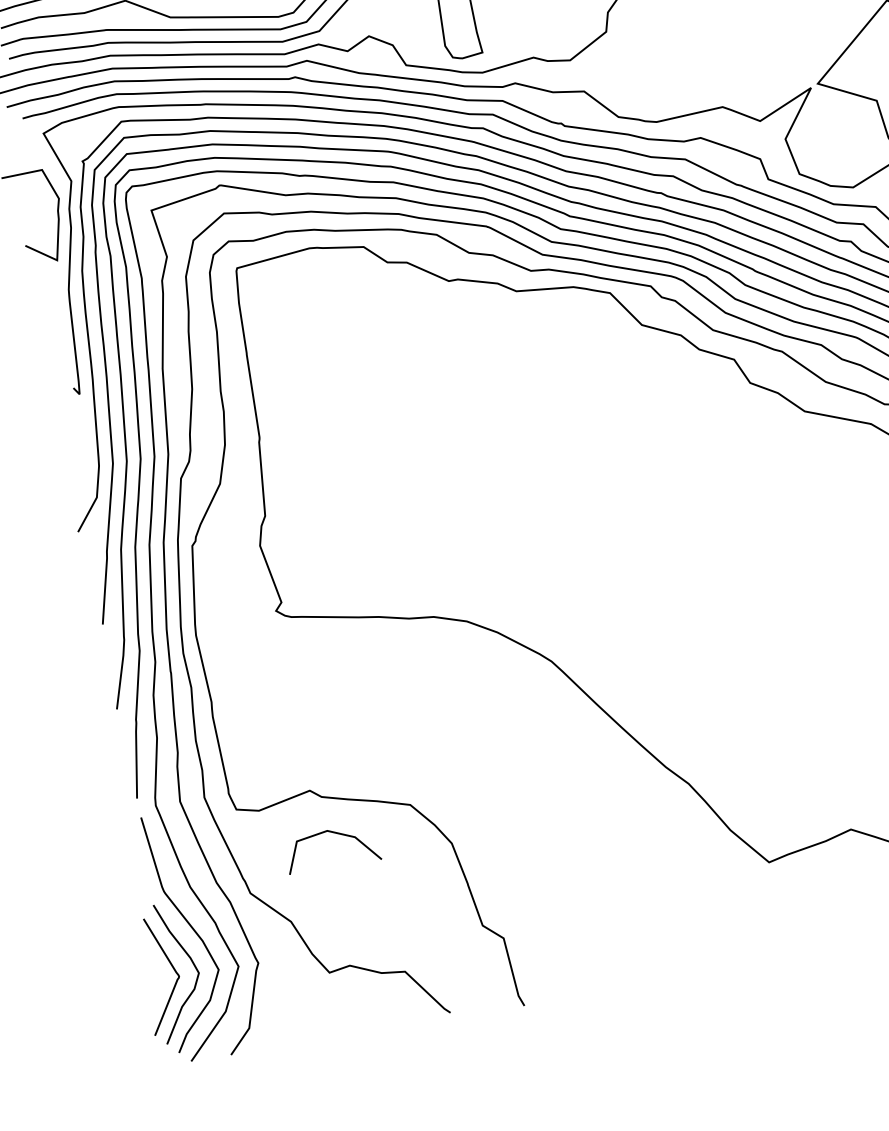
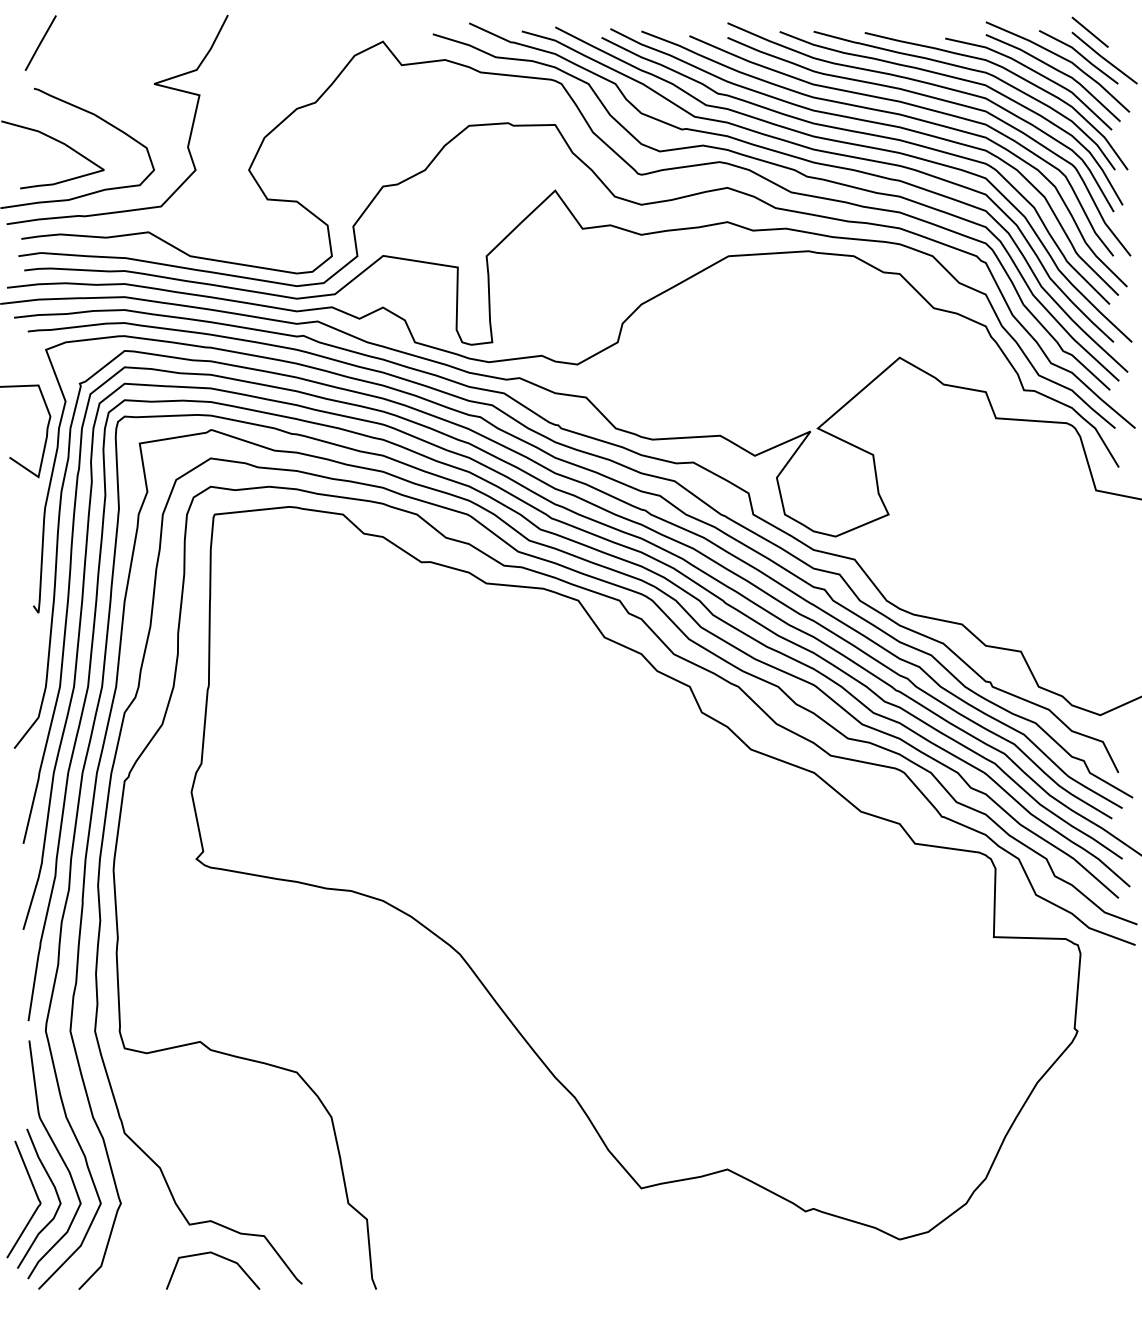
line: (334, 833) -> (217, 1256), moved

